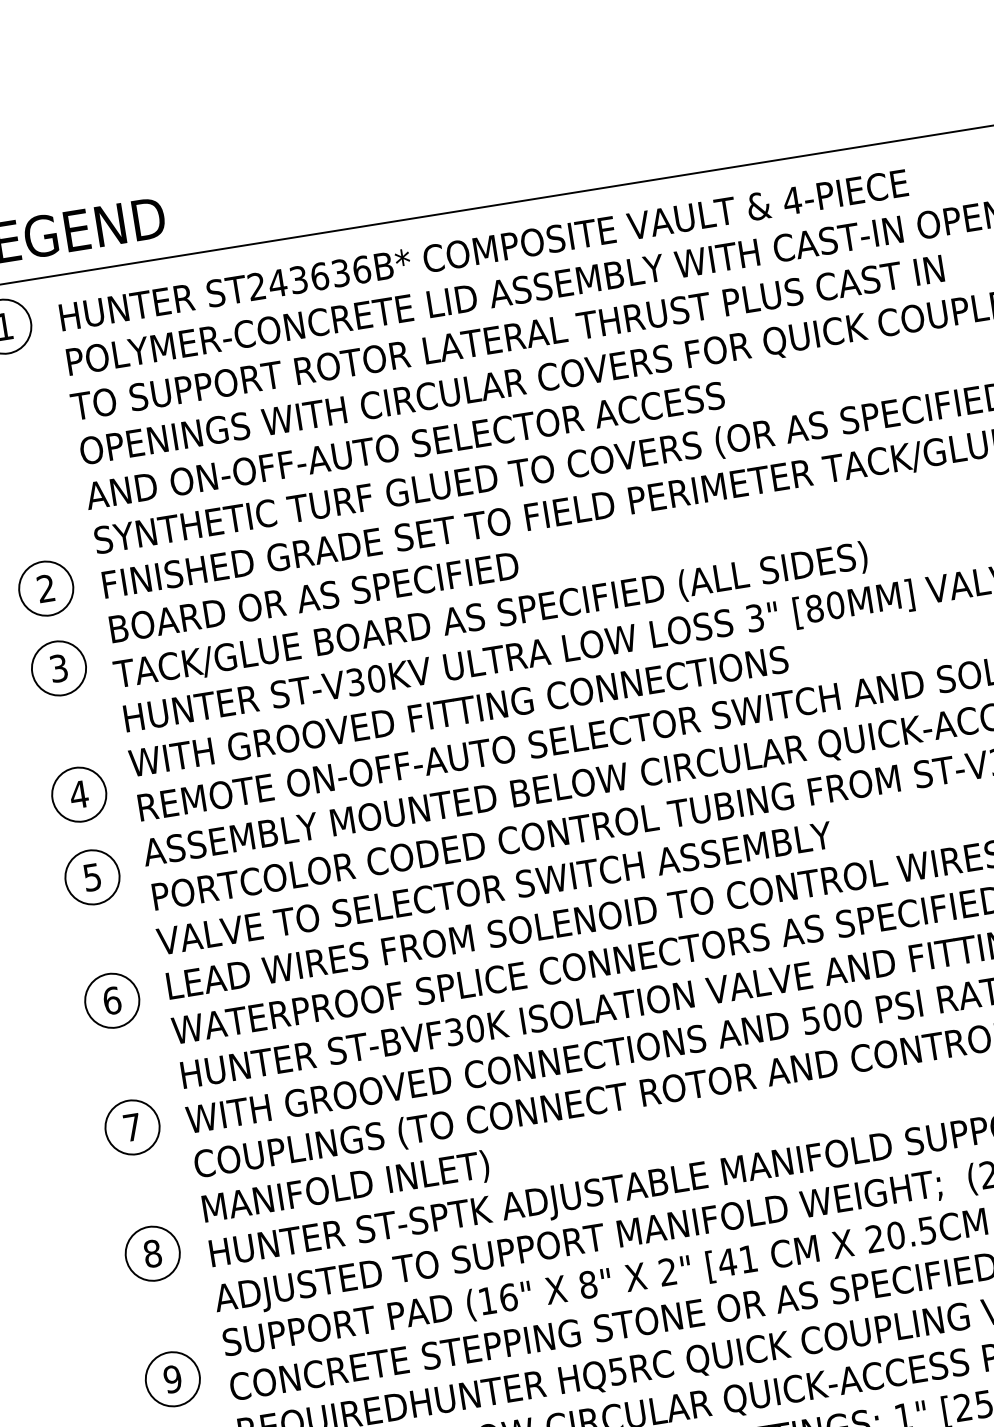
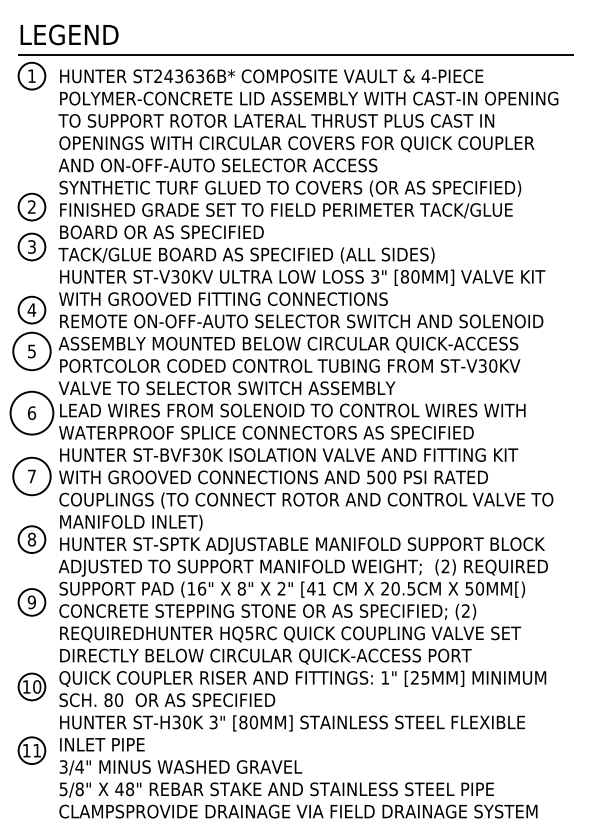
circle: (91, 877) -> (31, 351), size x1.4
circle: (111, 999) -> (31, 412), size x1.6
circle: (131, 1127) -> (31, 476), size x1.4

